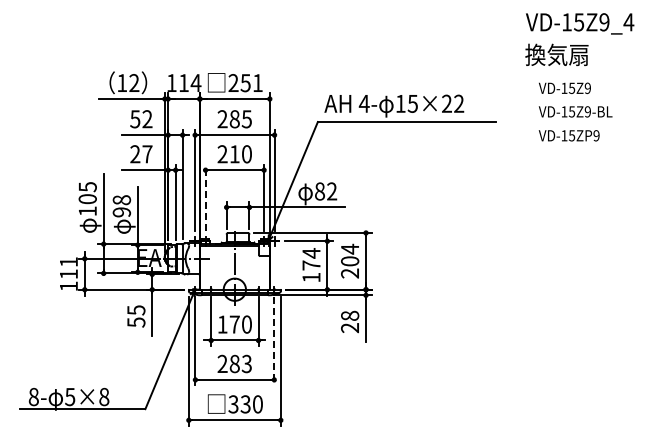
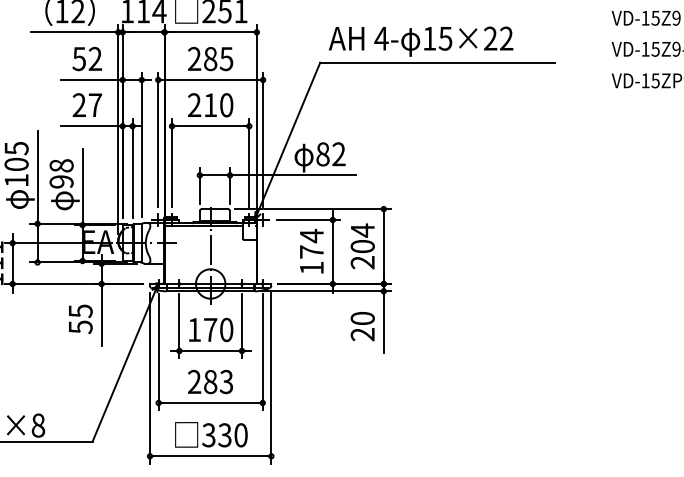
line: (205, 197) -> (171, 162), dashed -> solid
text: (349, 315) -> (361, 317), 28 -> 20
line: (274, 341) -> (263, 352), dashed -> solid

